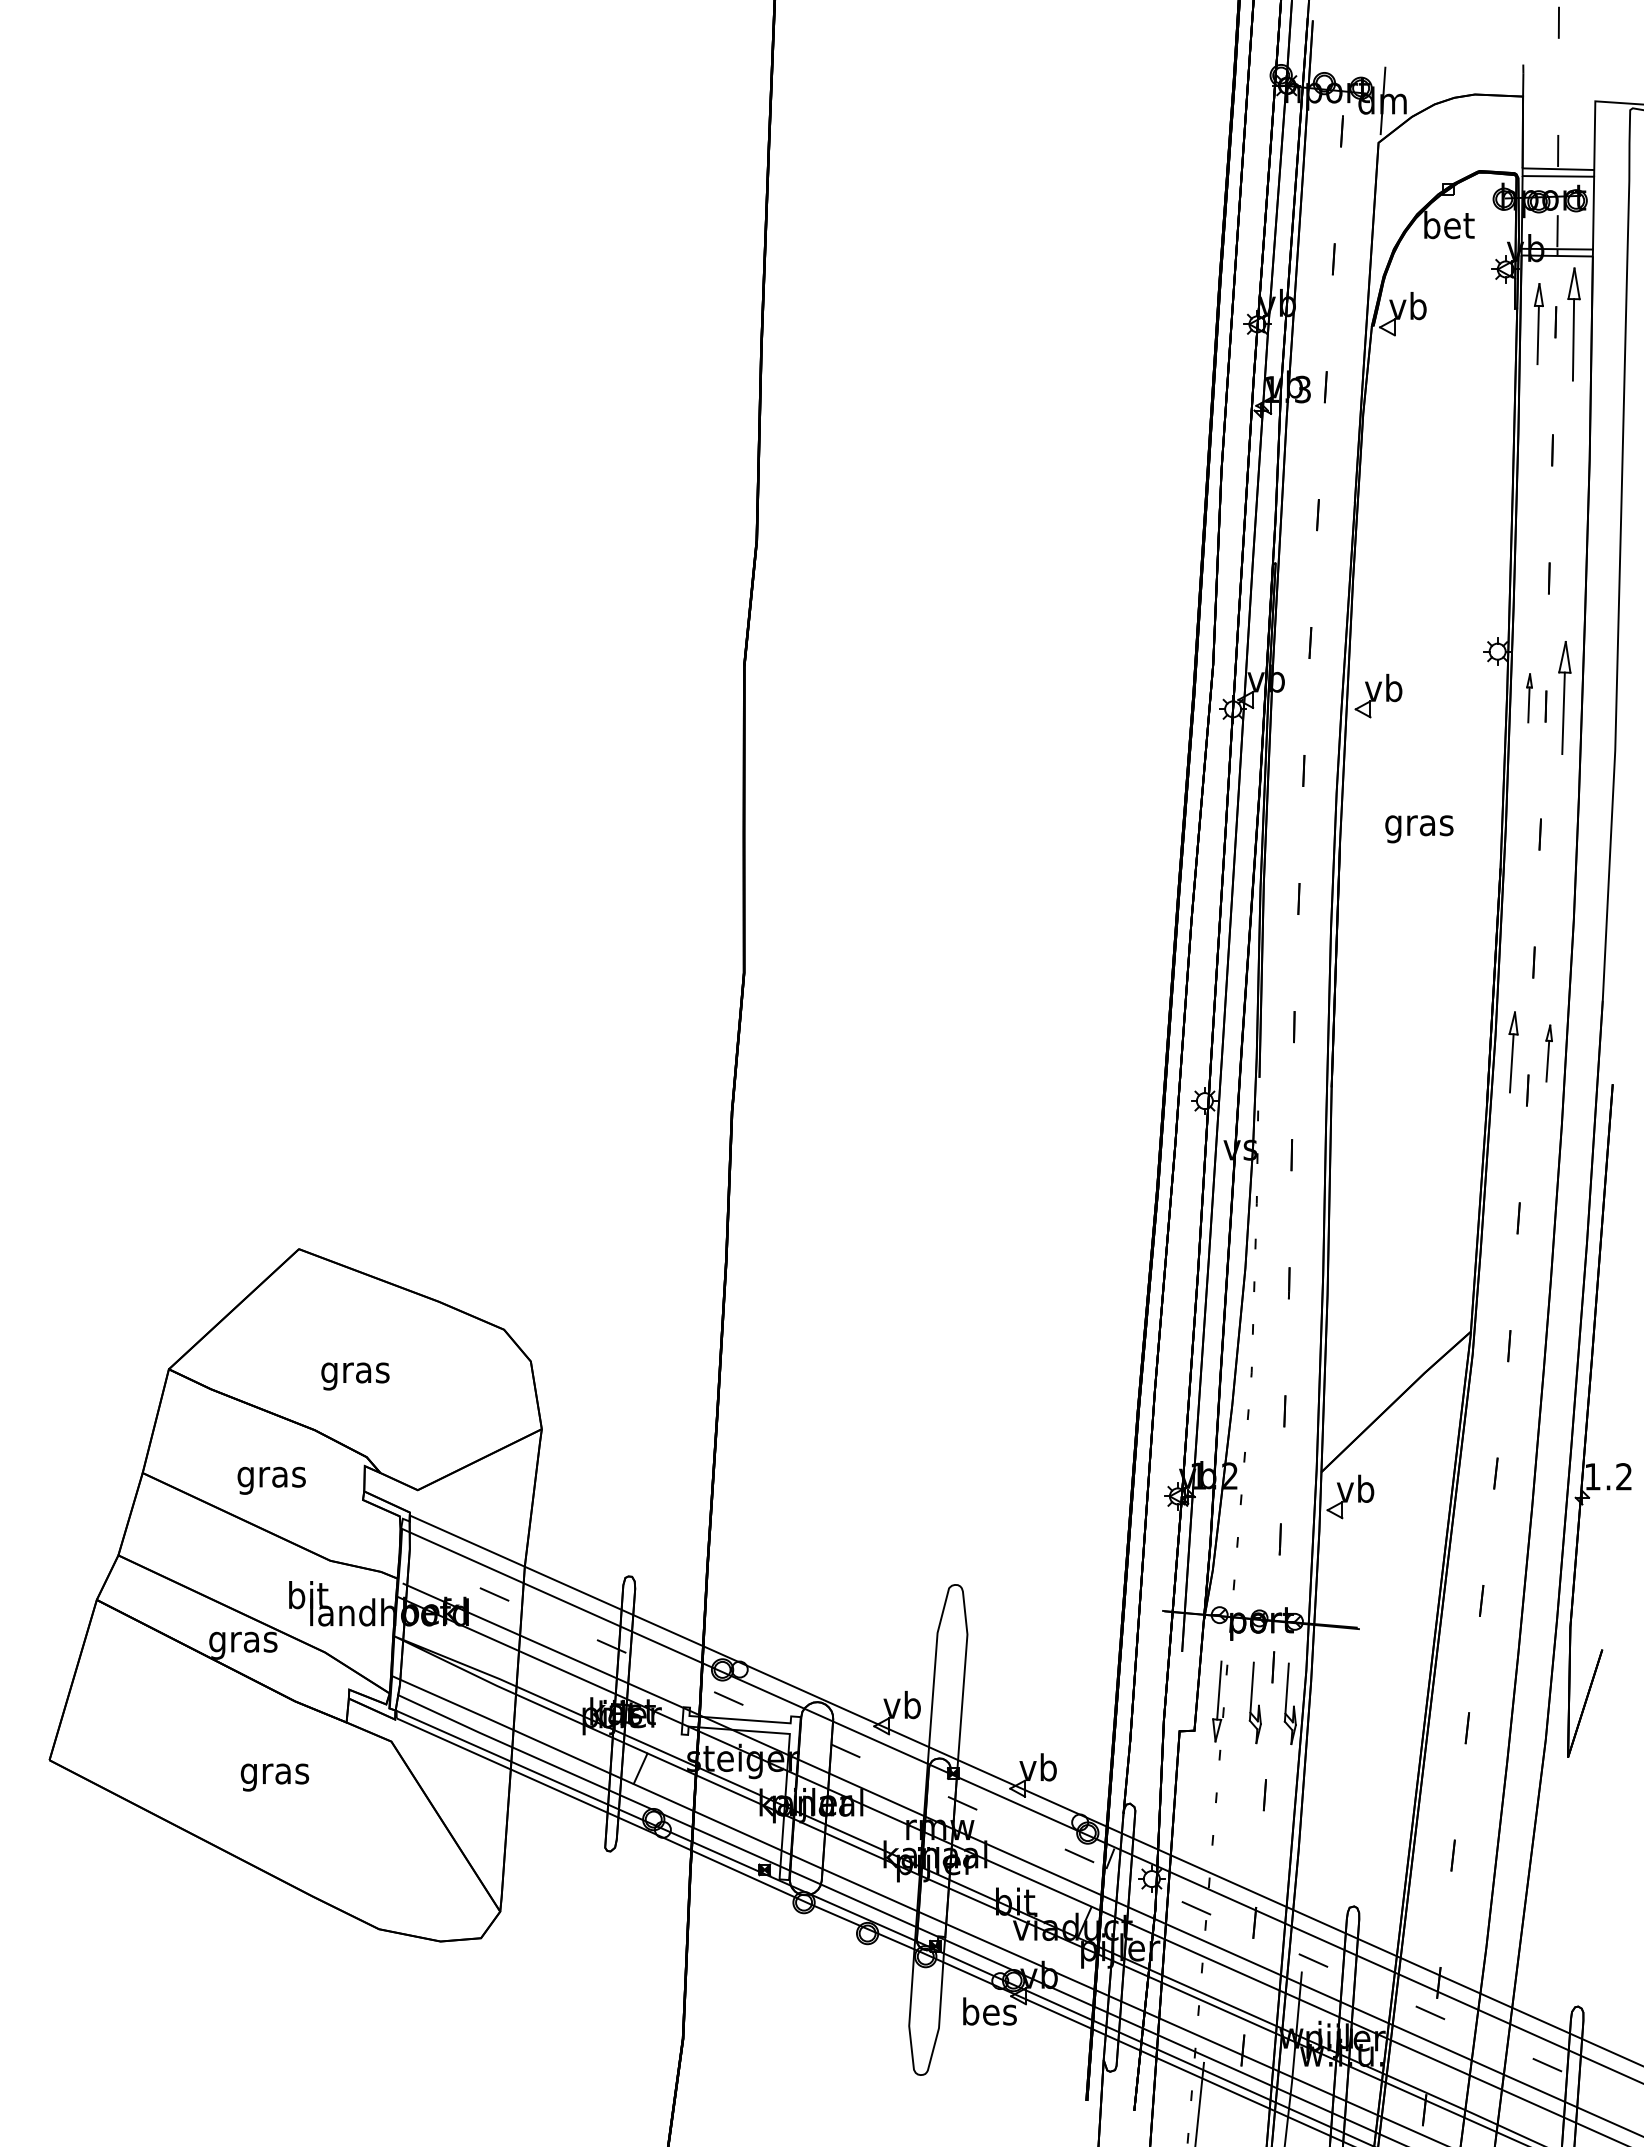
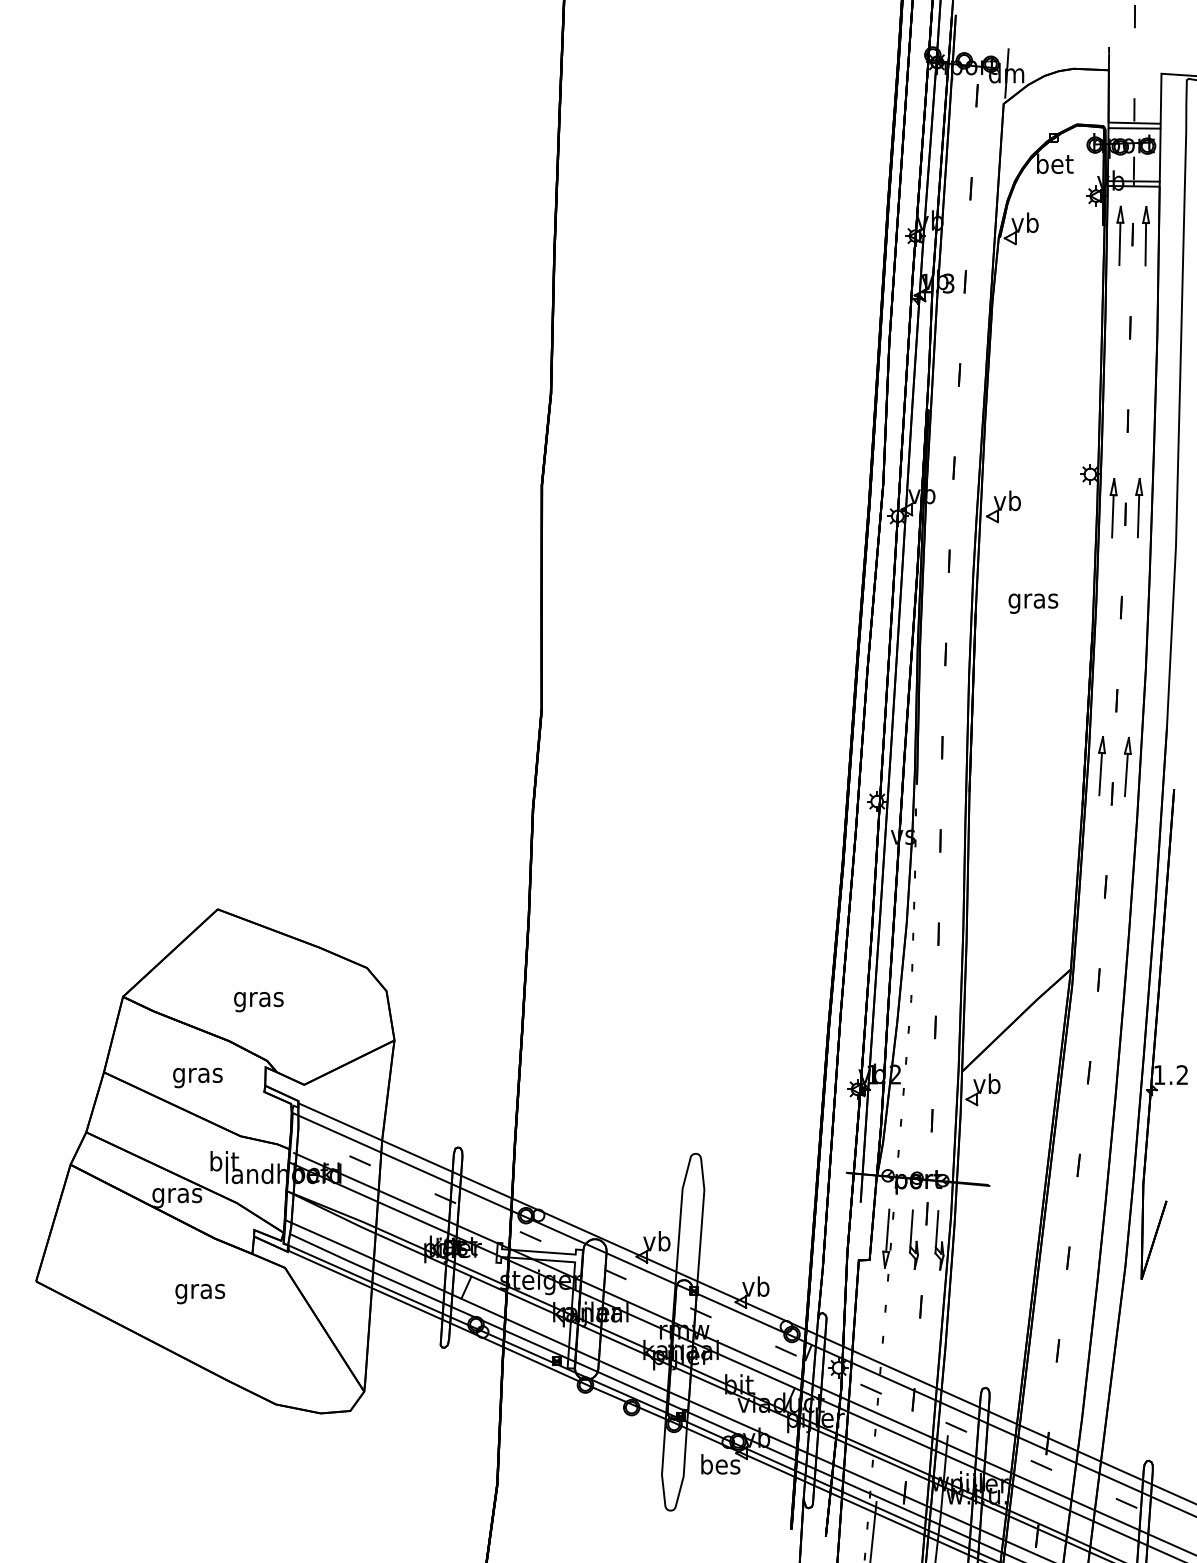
part: (1574, 324) -> (1146, 236), size x0.71
part: (1564, 697) -> (1139, 507), size x0.71
part: (1529, 698) -> (1113, 508), size x1.67
part: (1549, 1053) -> (1128, 766), size x1.43

